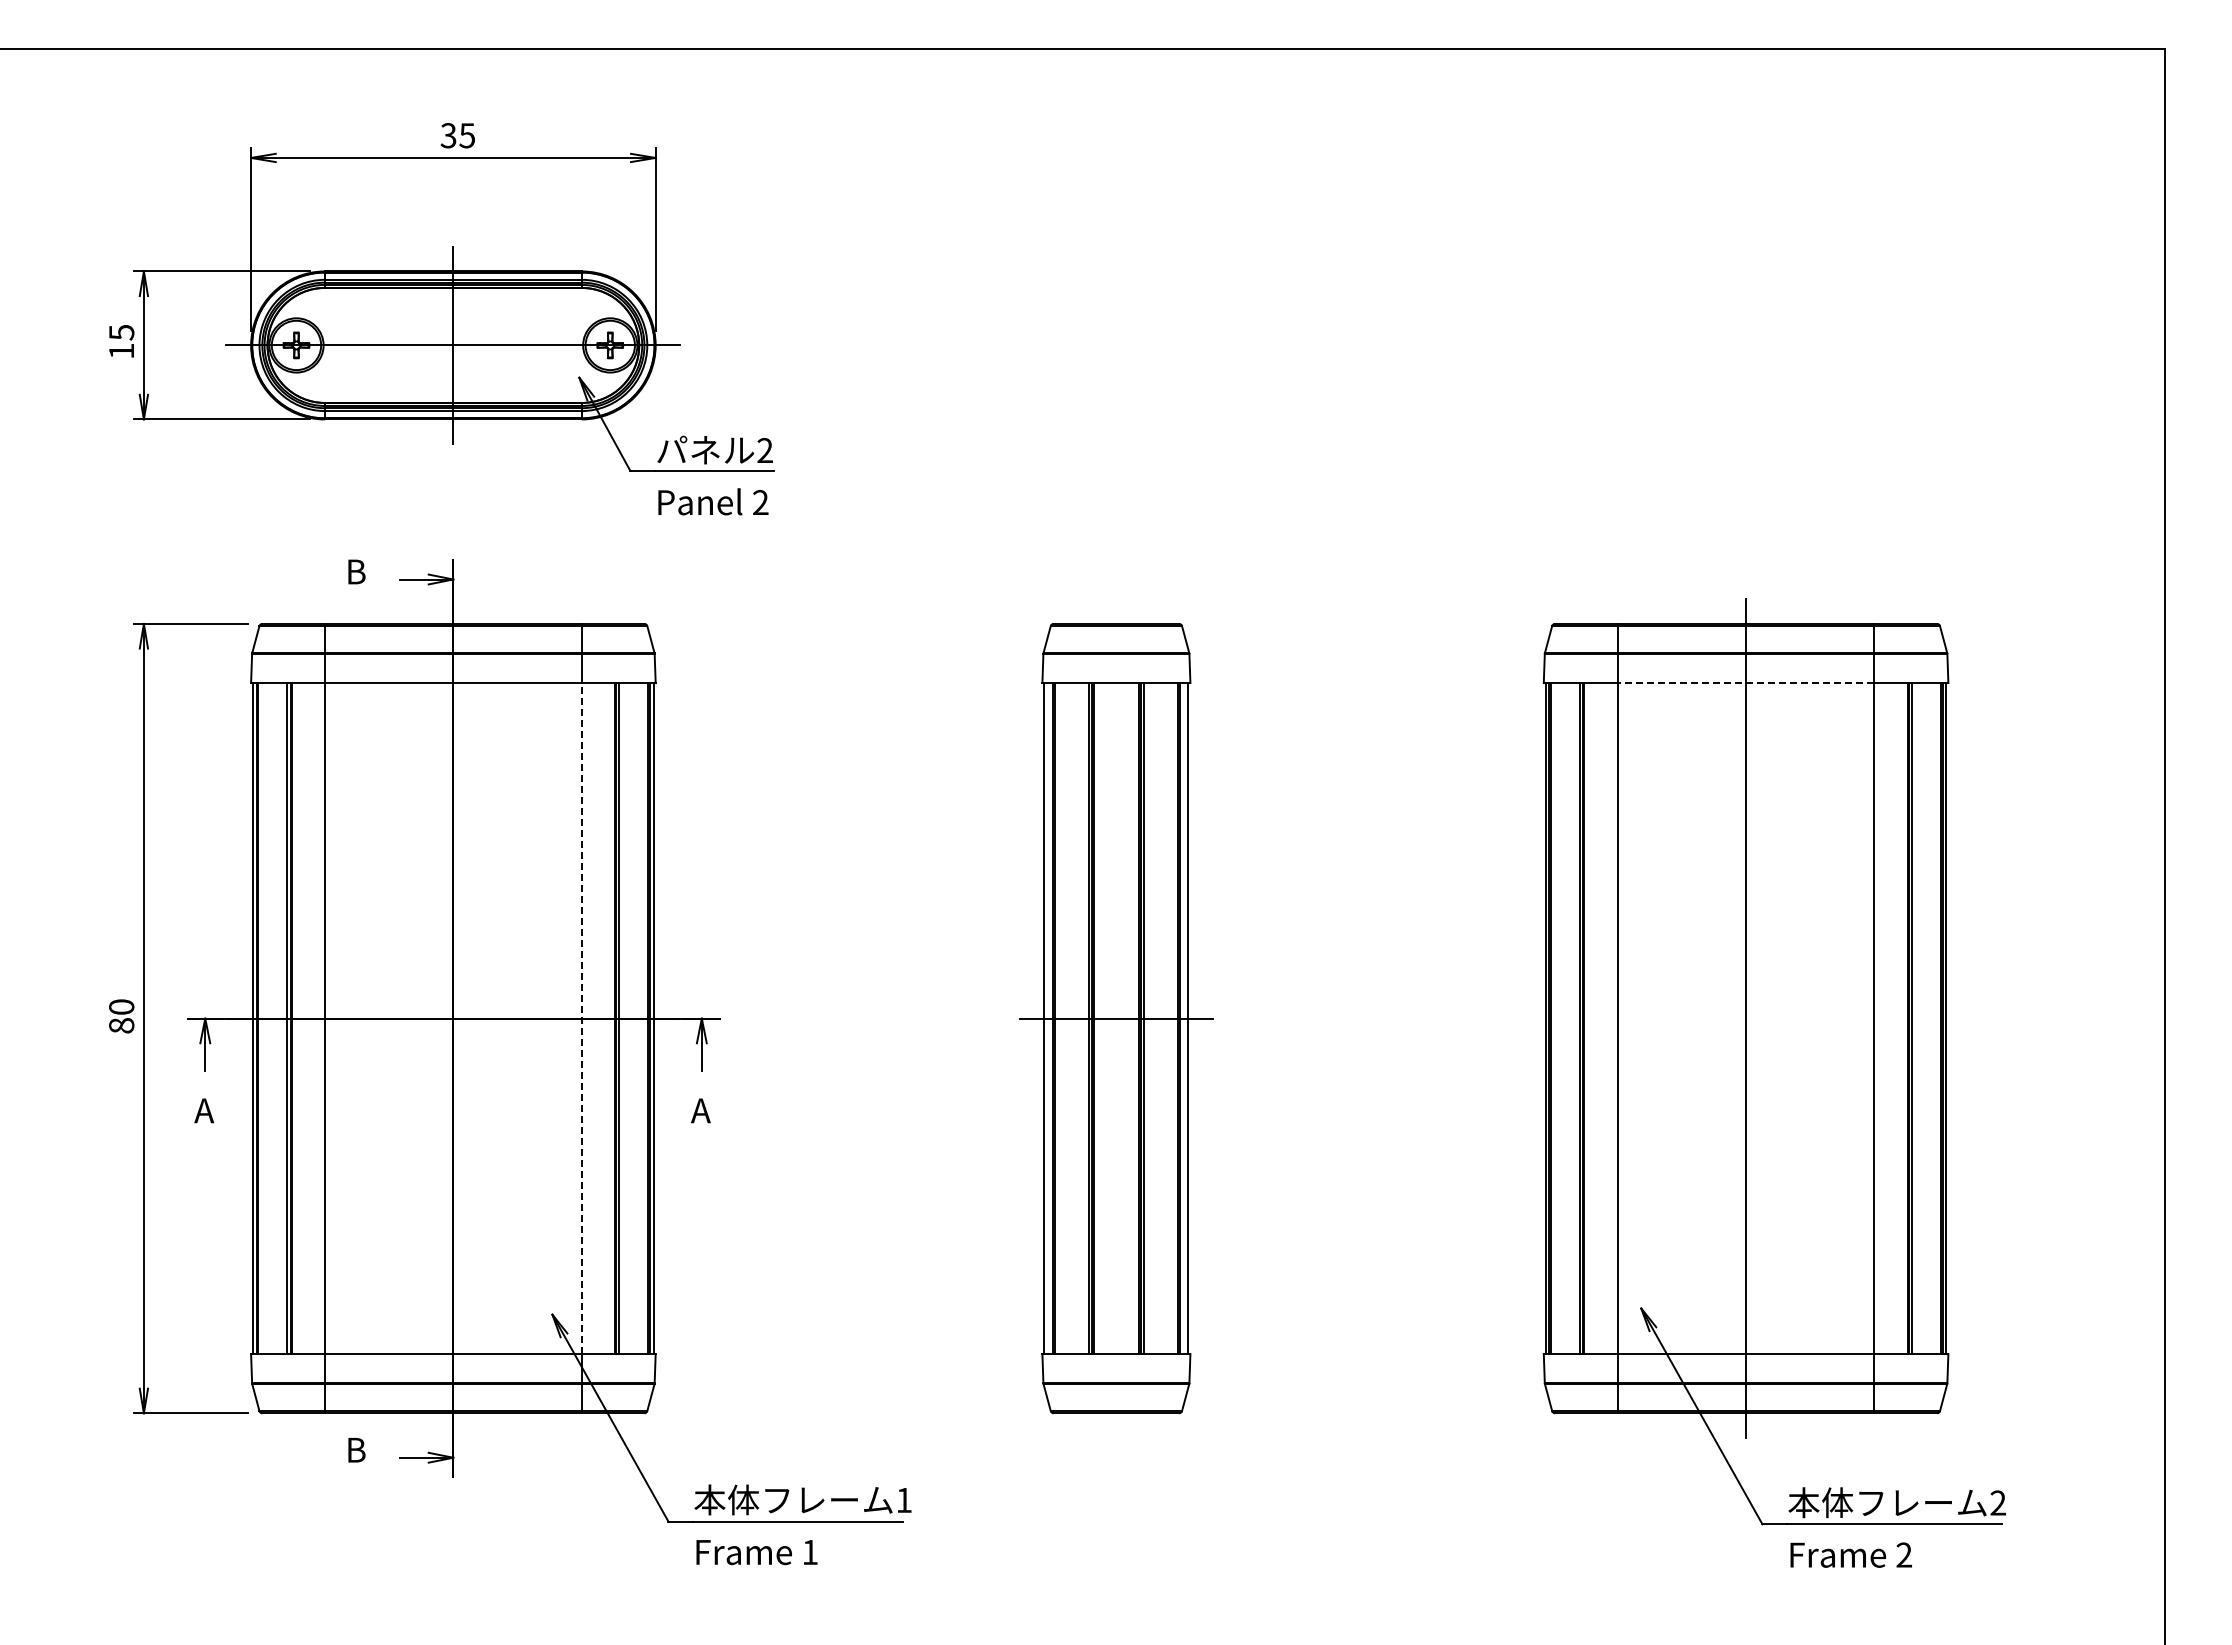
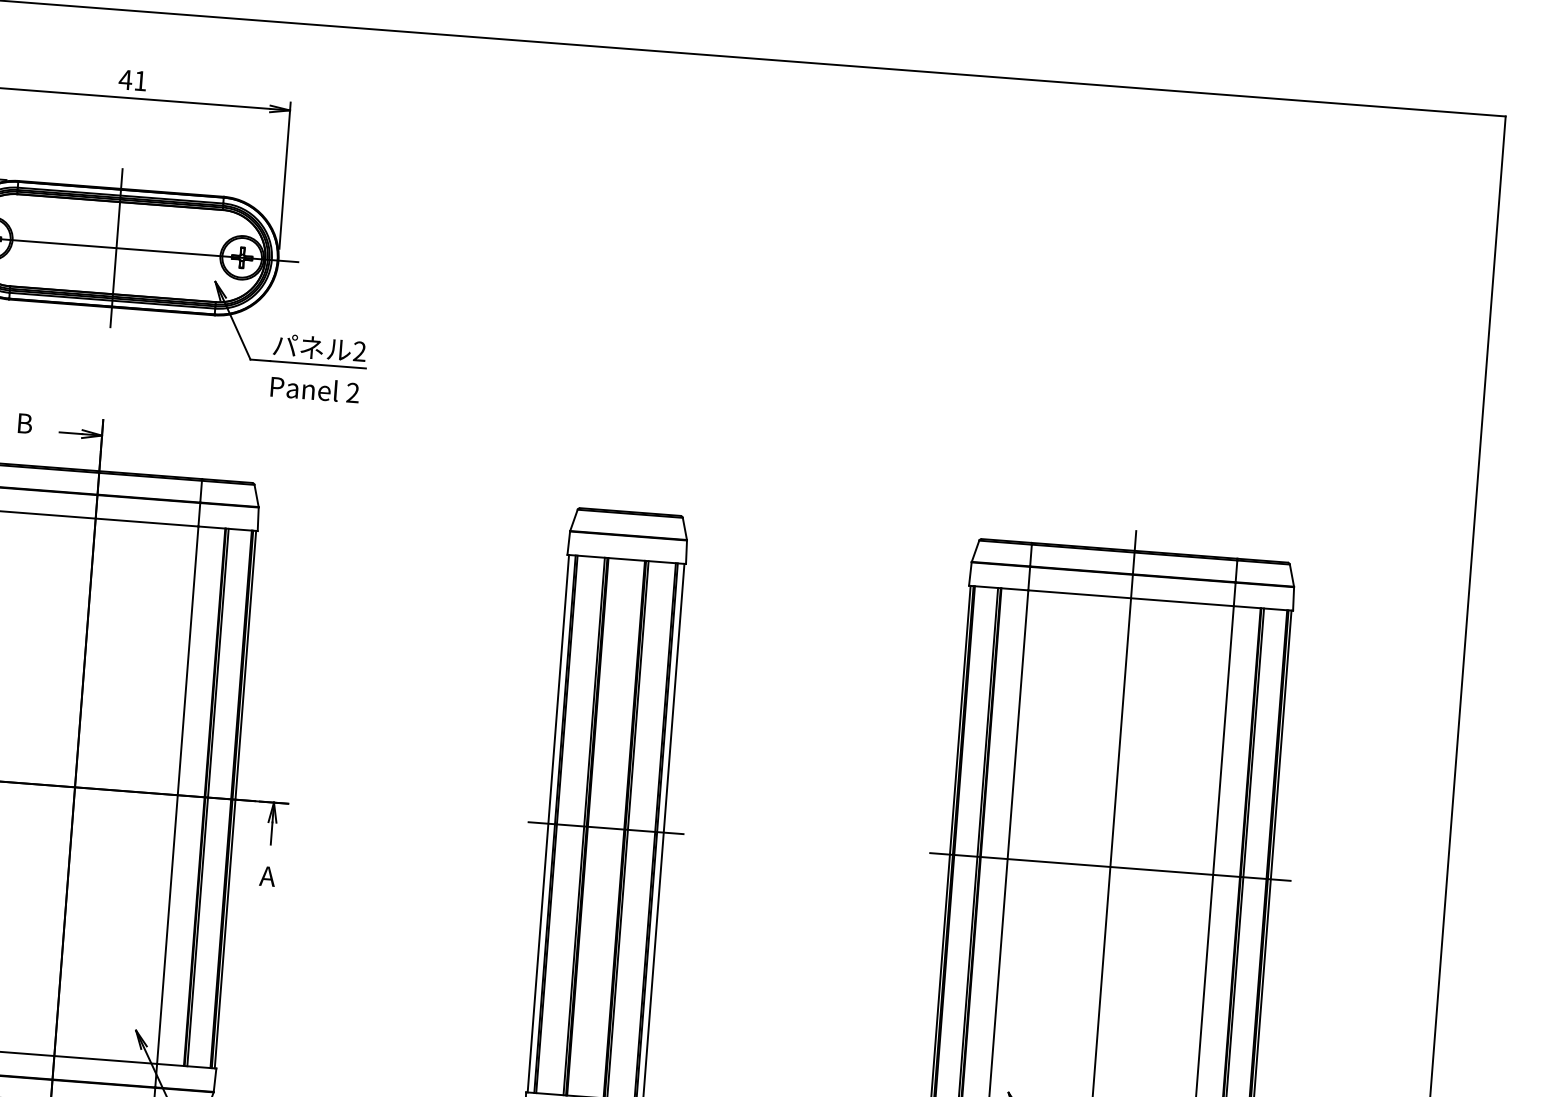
text: (457, 135) -> (132, 80), 35 -> 41
line: (1745, 683) -> (1130, 598), dashed -> solid
line: (581, 1018) -> (177, 795), dashed -> solid
line: (1746, 1018) -> (1110, 866), added

